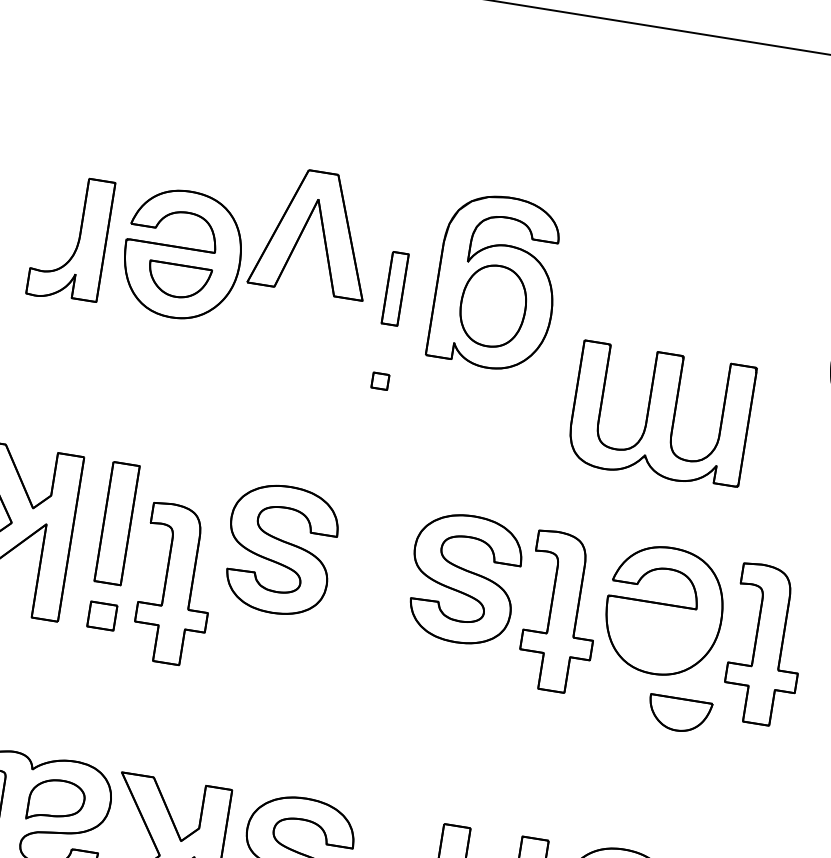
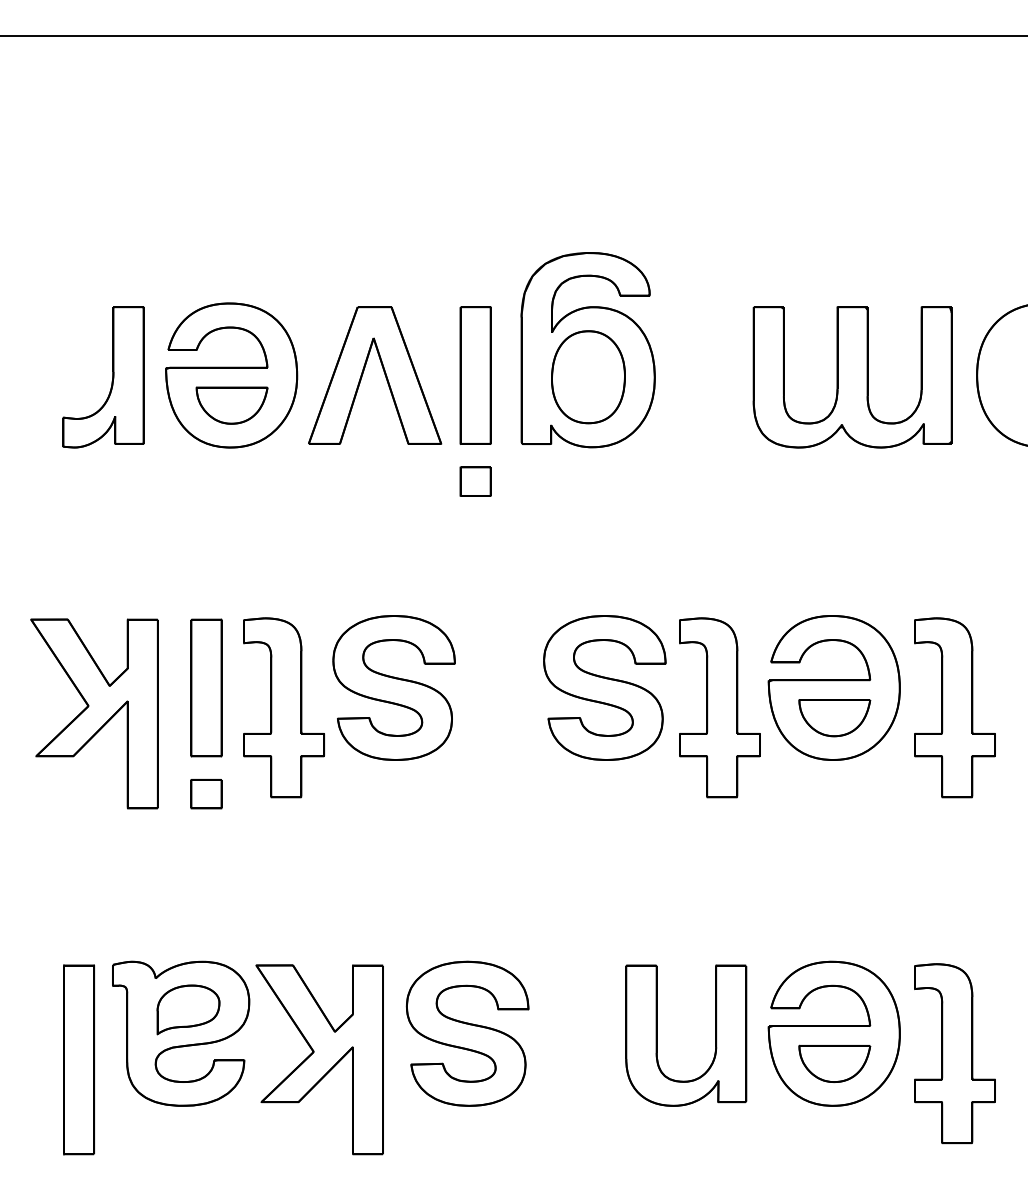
part: (322, 229) -> (383, 371), moved
part: (395, 288) -> (475, 375), size x1.67
part: (380, 381) -> (475, 481), size x1.67
part: (660, 415) -> (852, 377), moved
part: (176, 584) -> (283, 707), moved
part: (679, 715) -> (834, 718), moved

